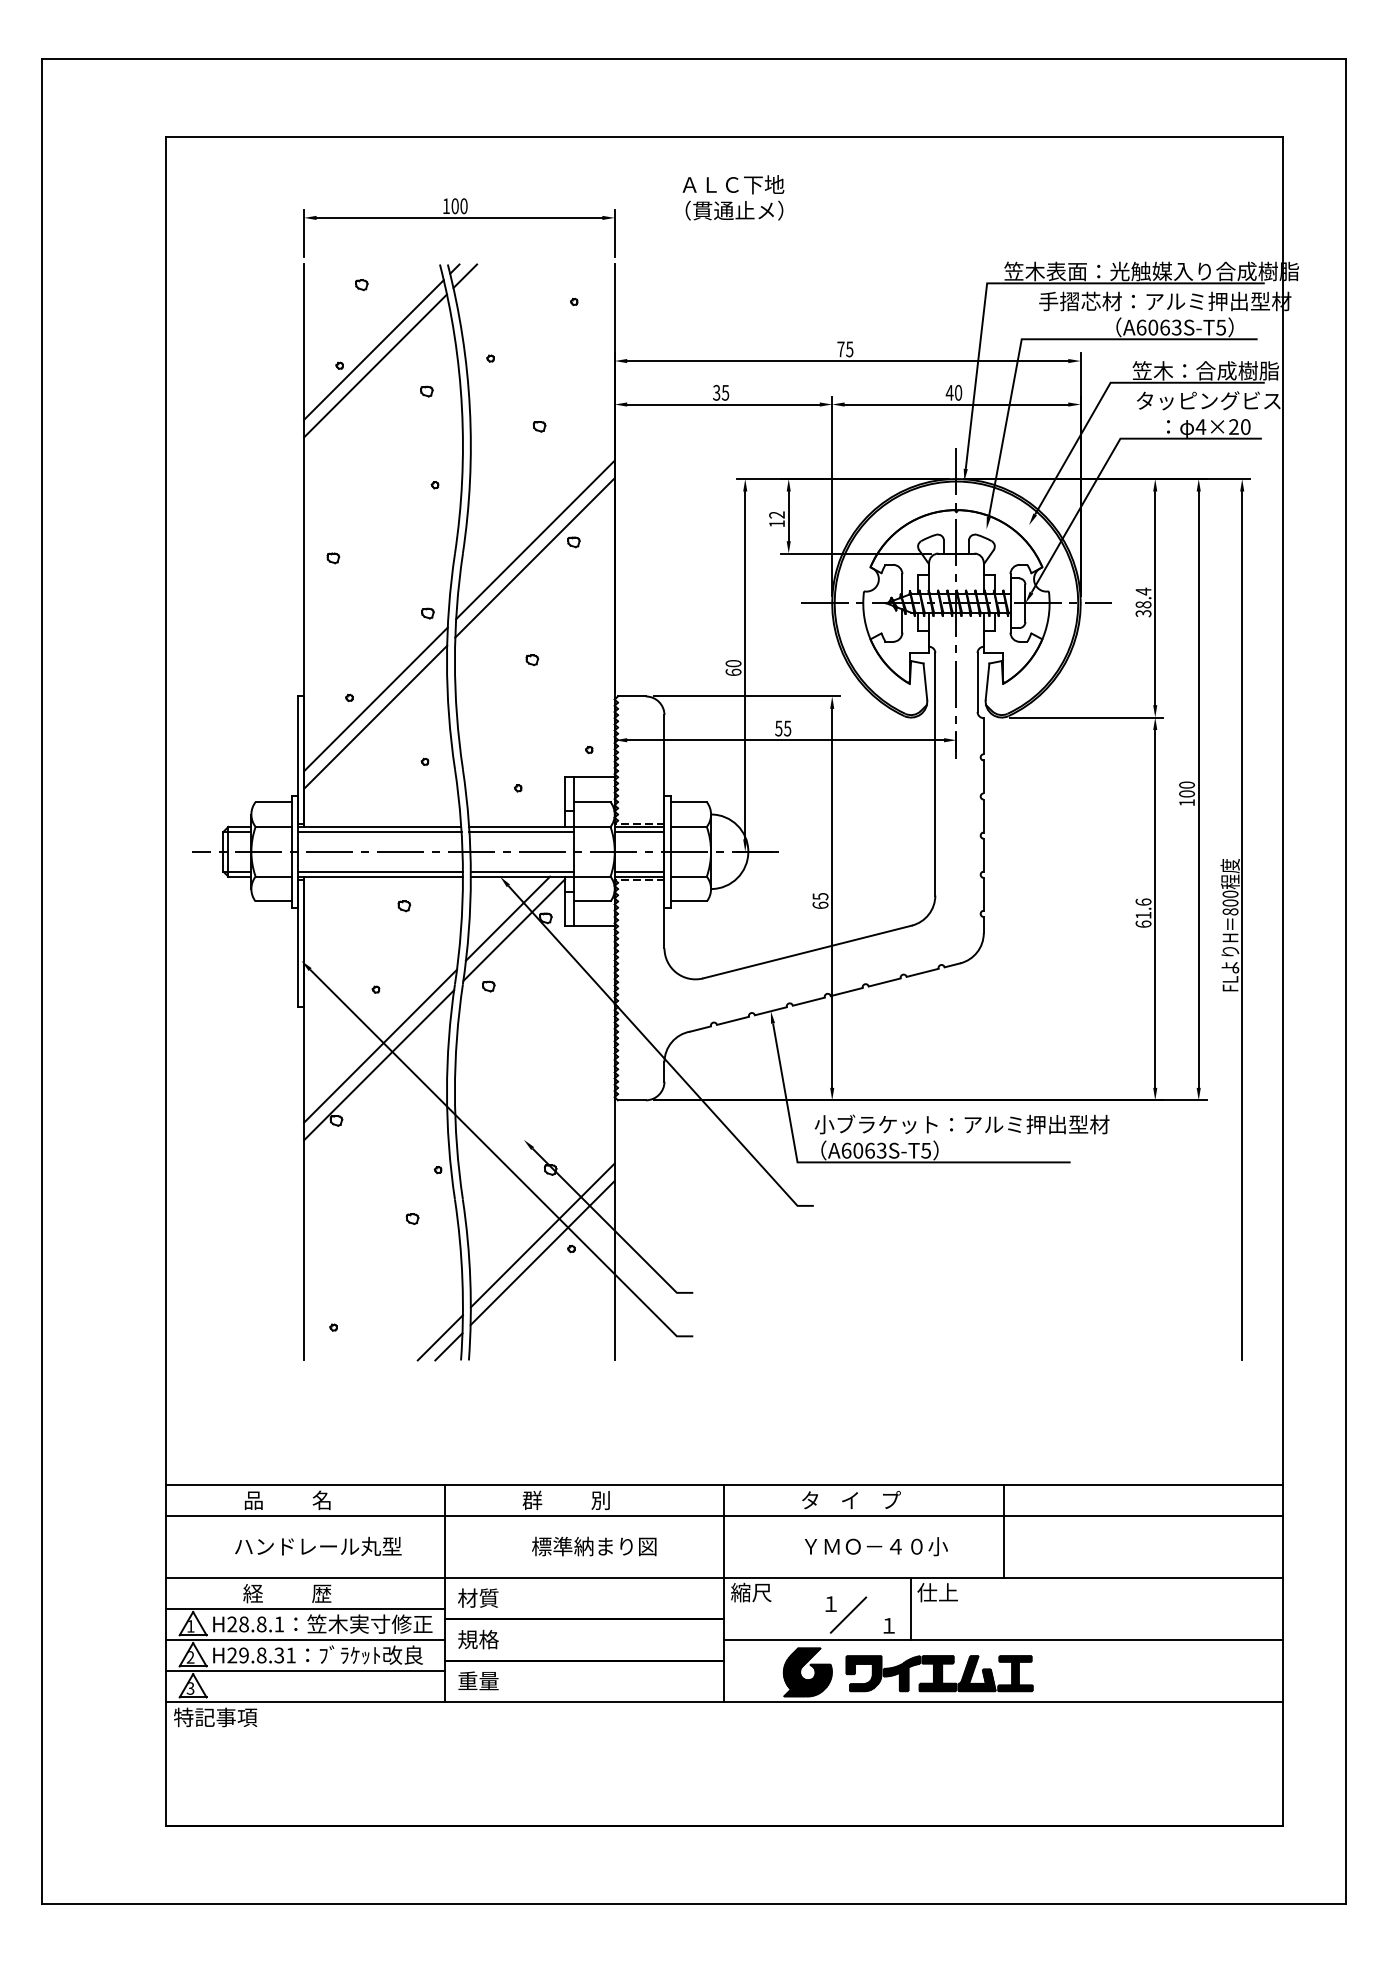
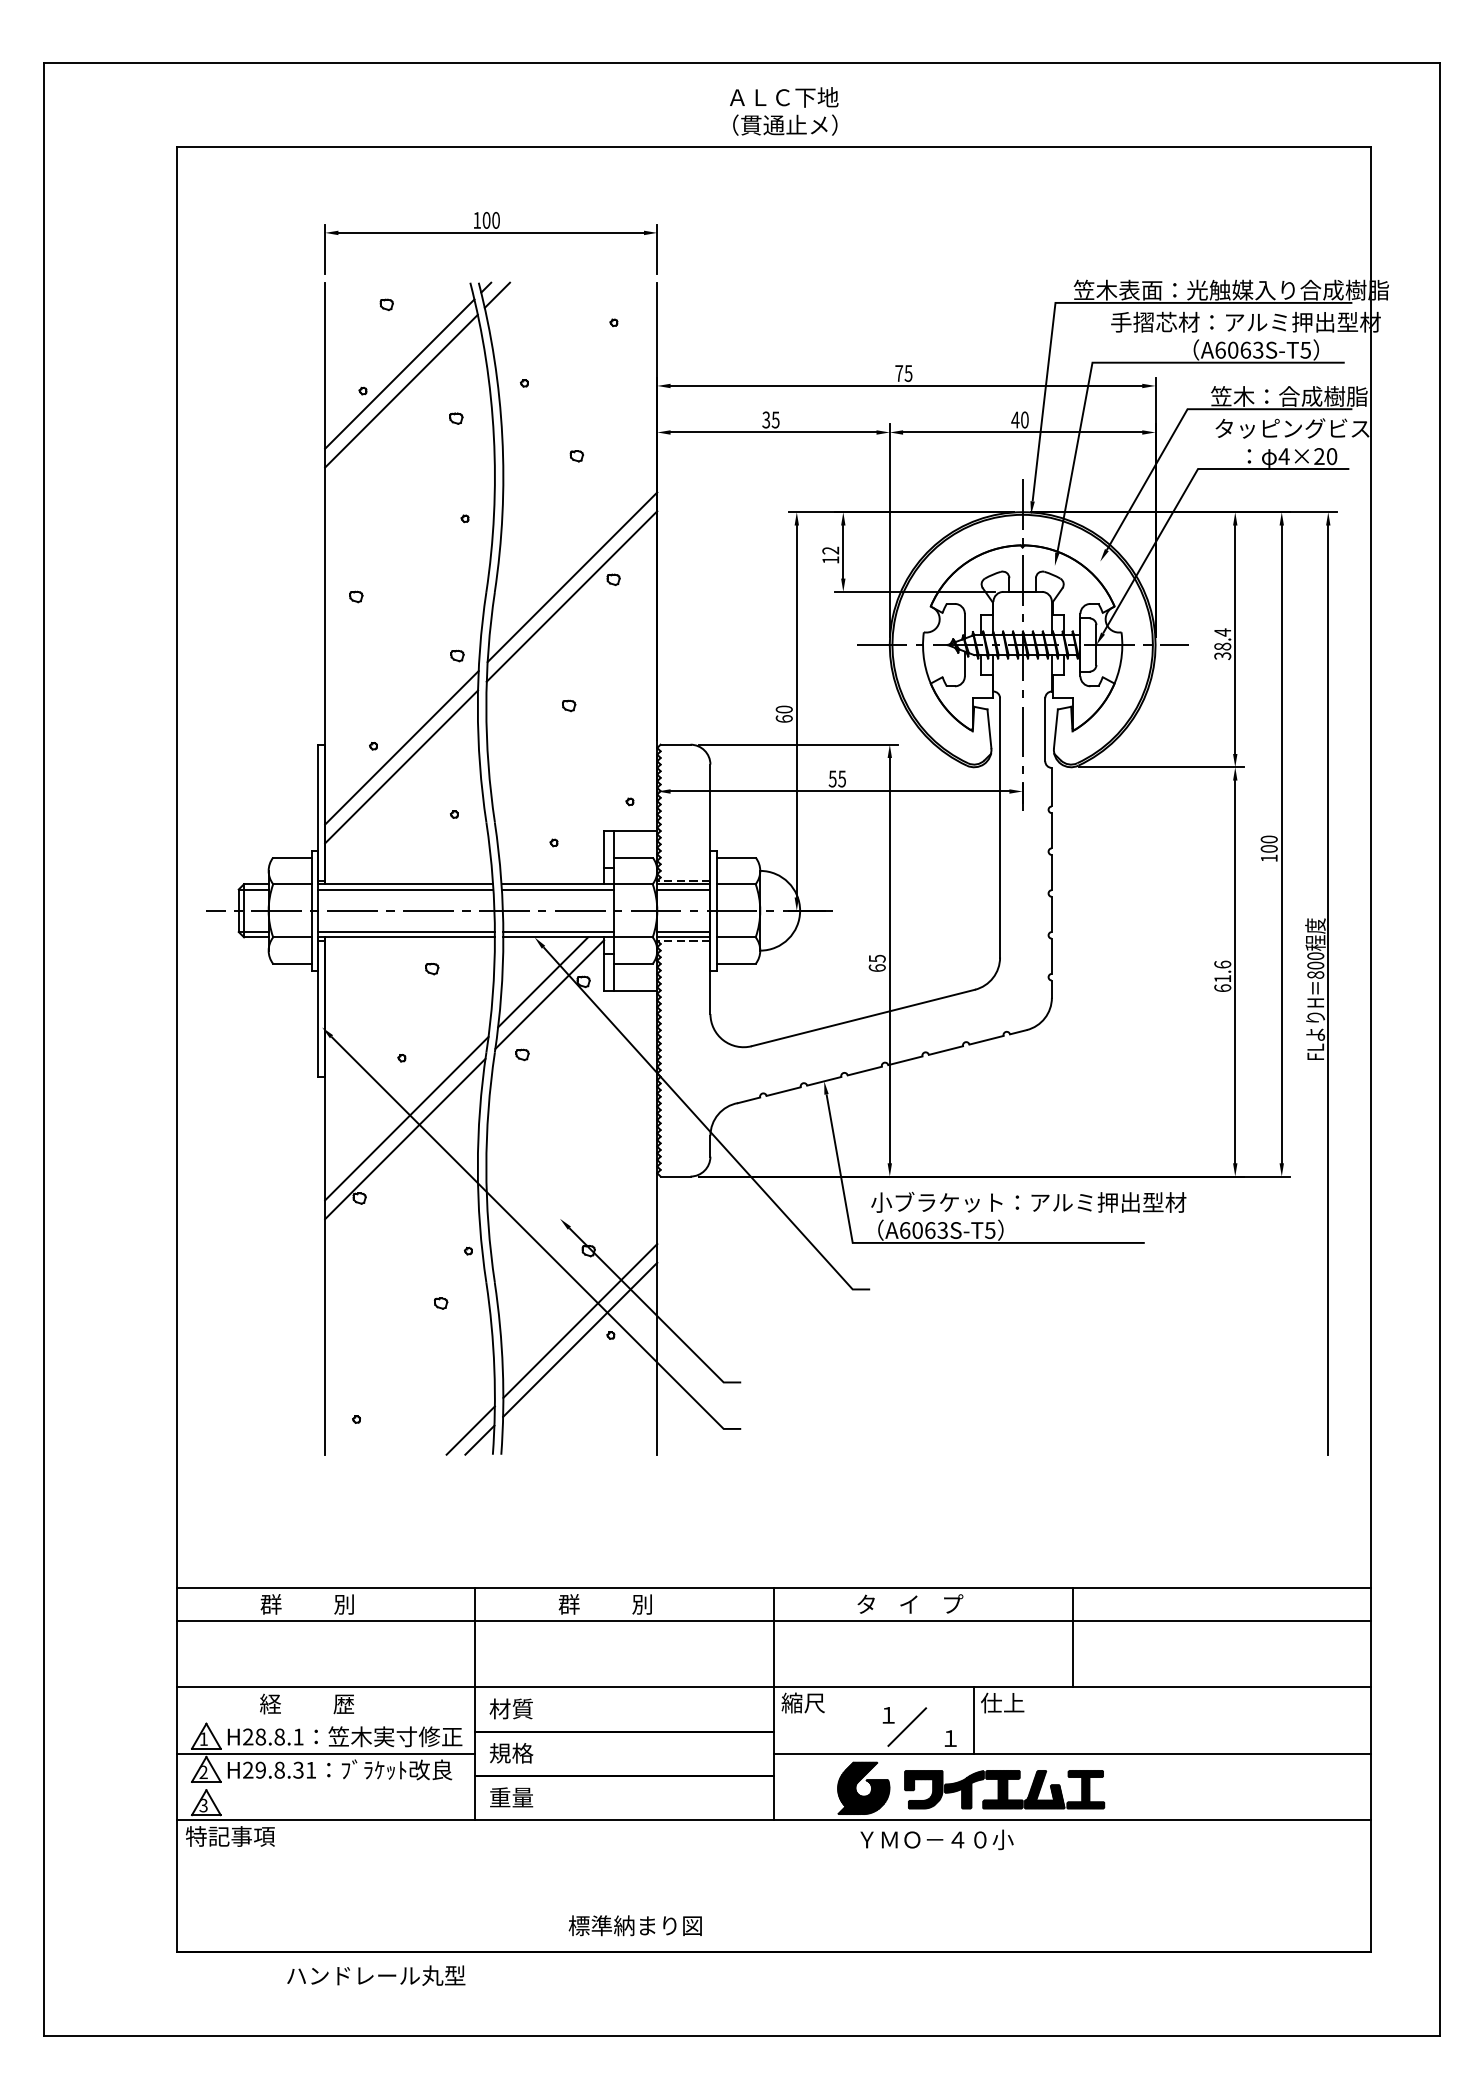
text: (733, 197) -> (784, 111), moved
text: (286, 1500) -> (306, 1604), 品          名 -> 群          別
text: (318, 1546) -> (376, 1975), moved
text: (593, 1546) -> (634, 1925), moved
text: (875, 1546) -> (936, 1839), moved
line: (305, 1608) -> (326, 1720), removed
line: (305, 1670) -> (326, 1786), removed

